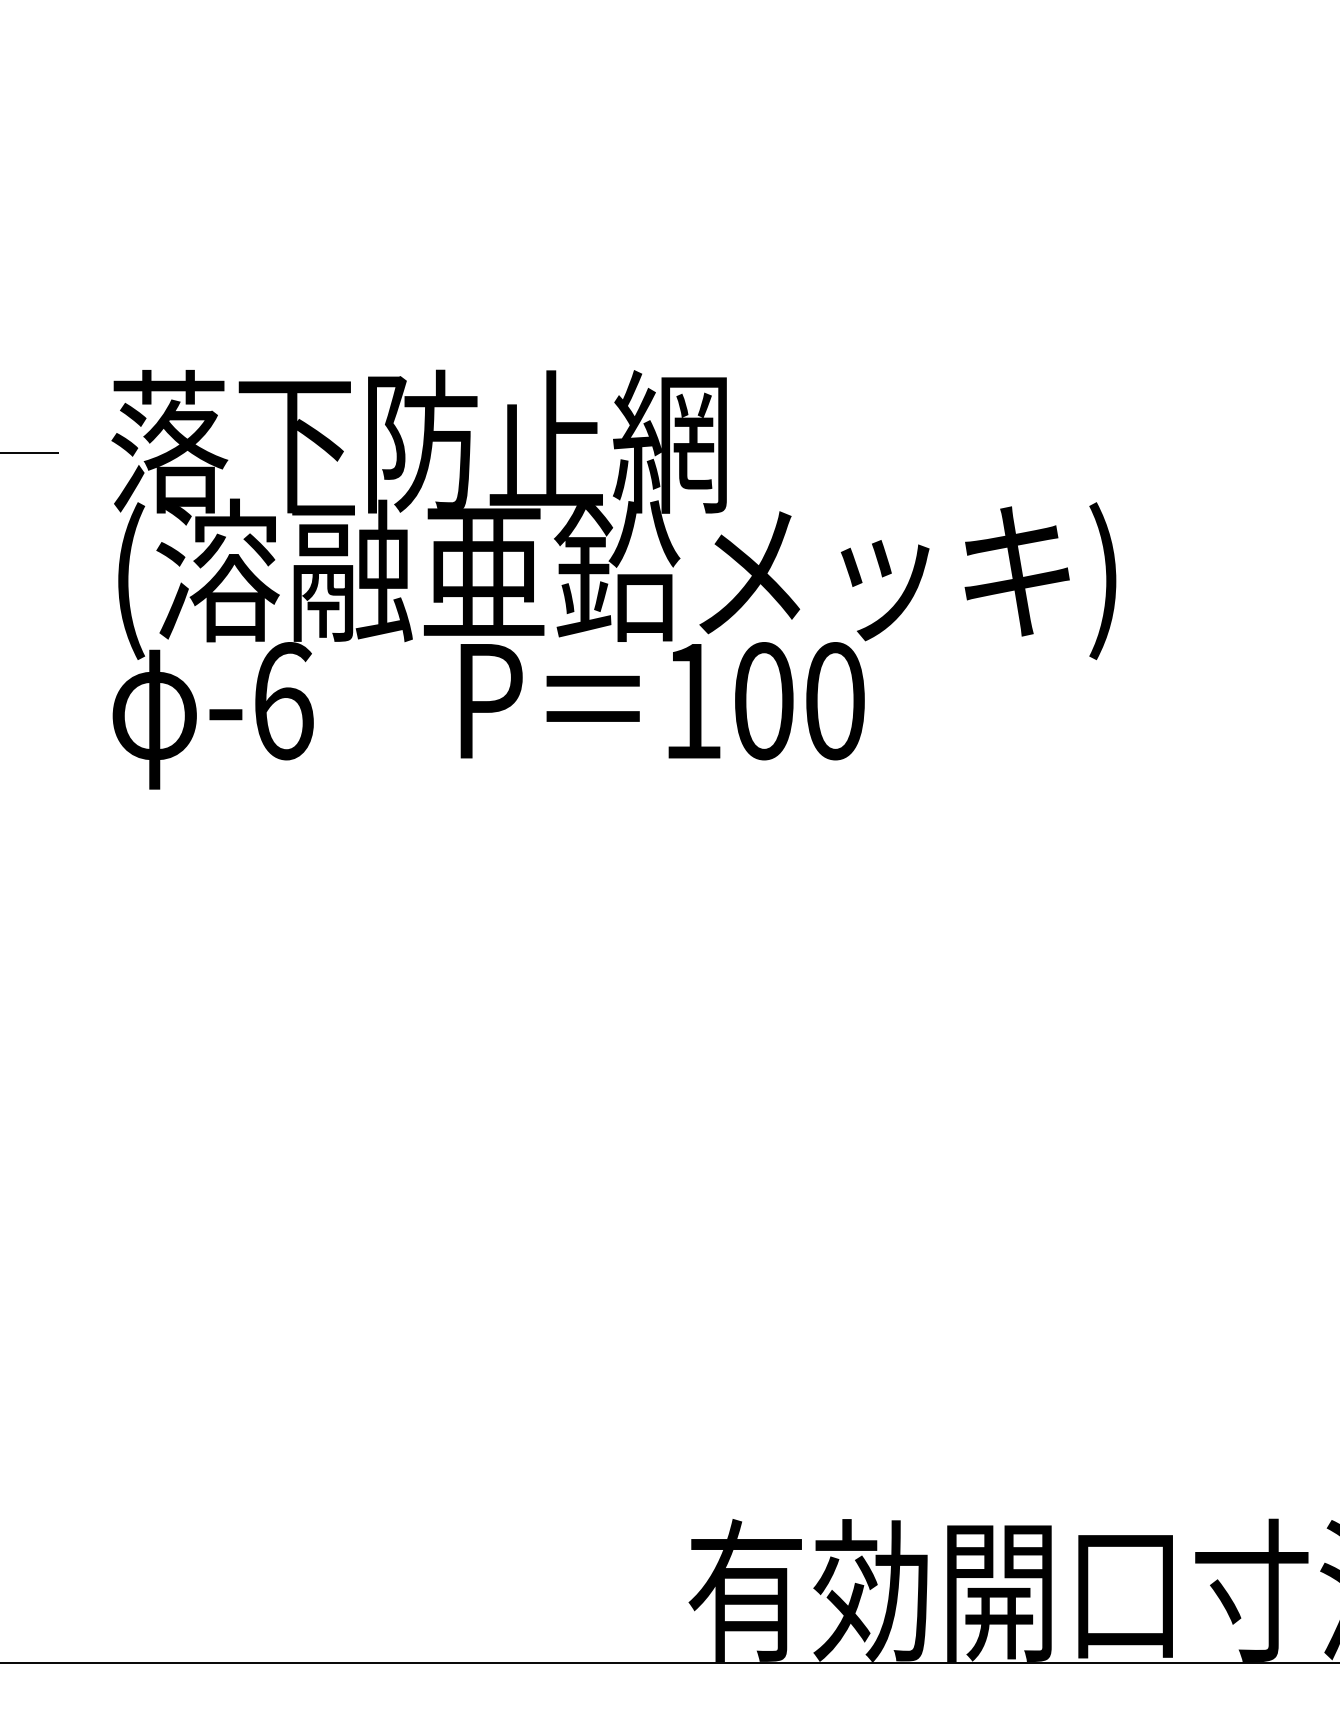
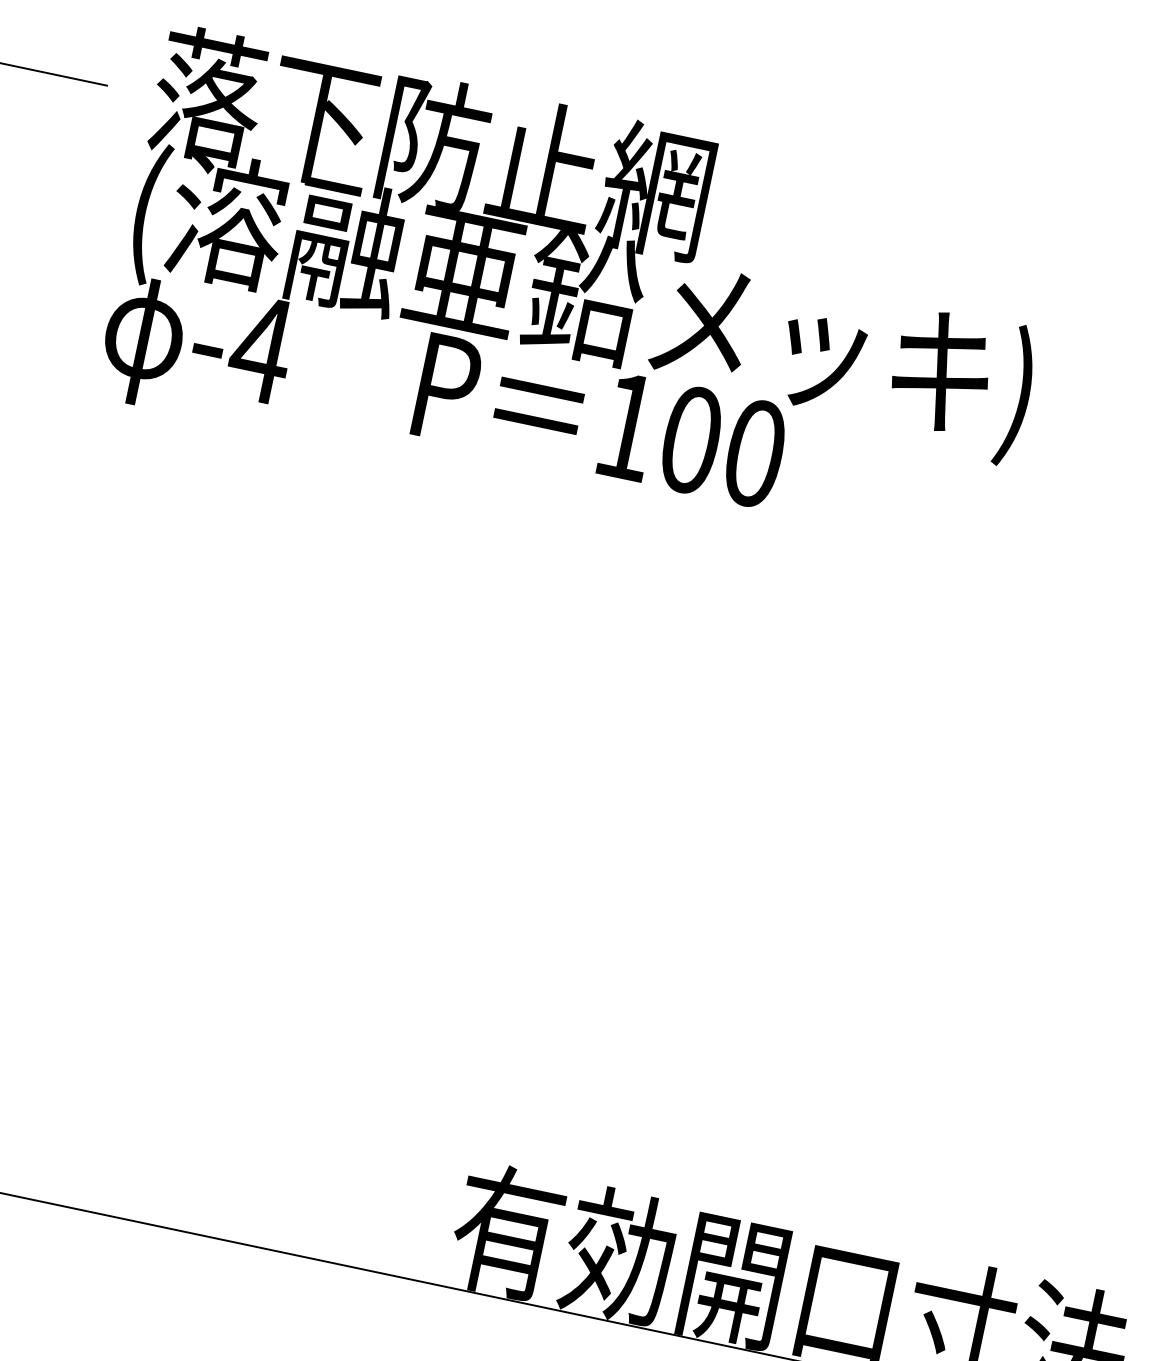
text: (282, 701) -> (260, 349), -6 -> -4

